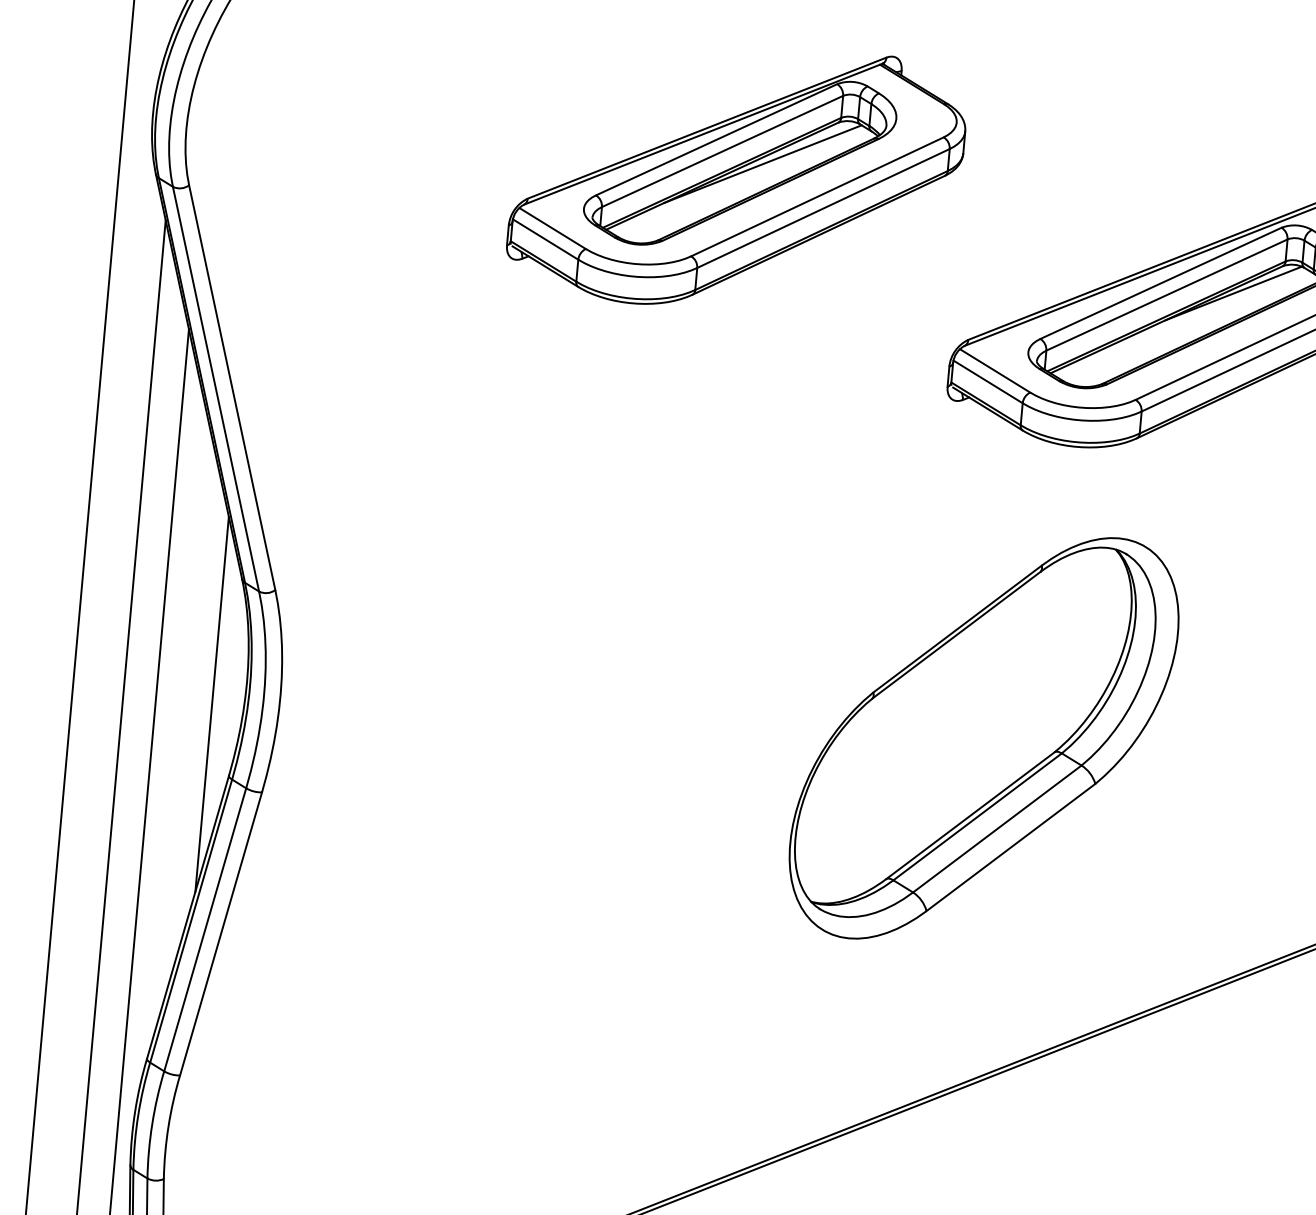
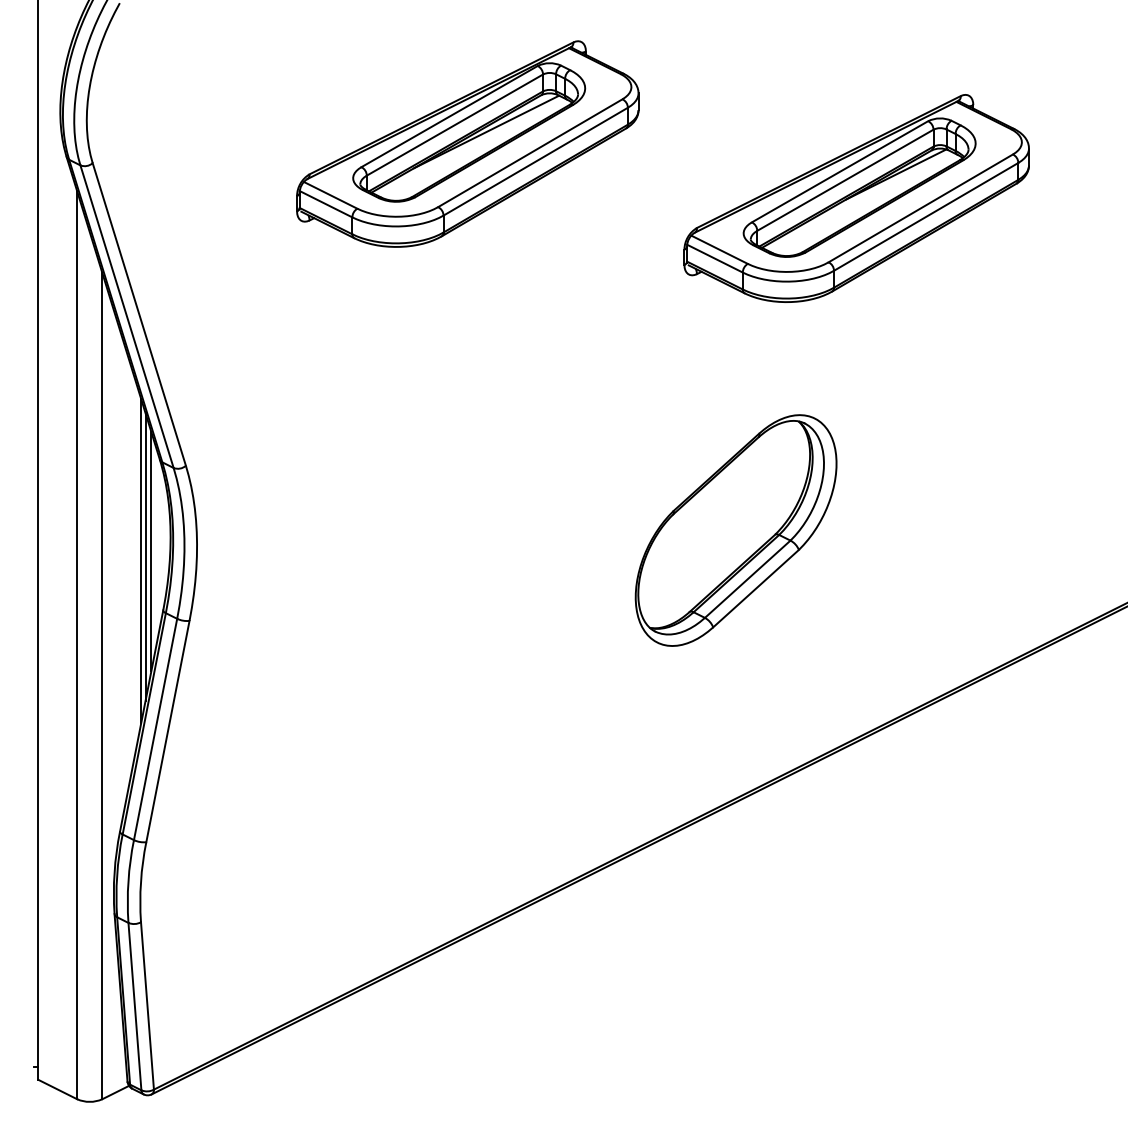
part: (736, 176) -> (467, 143), moved
line: (220, 697) -> (151, 551), added
line: (206, 708) -> (141, 560), added
part: (983, 738) -> (735, 530), size x0.71

